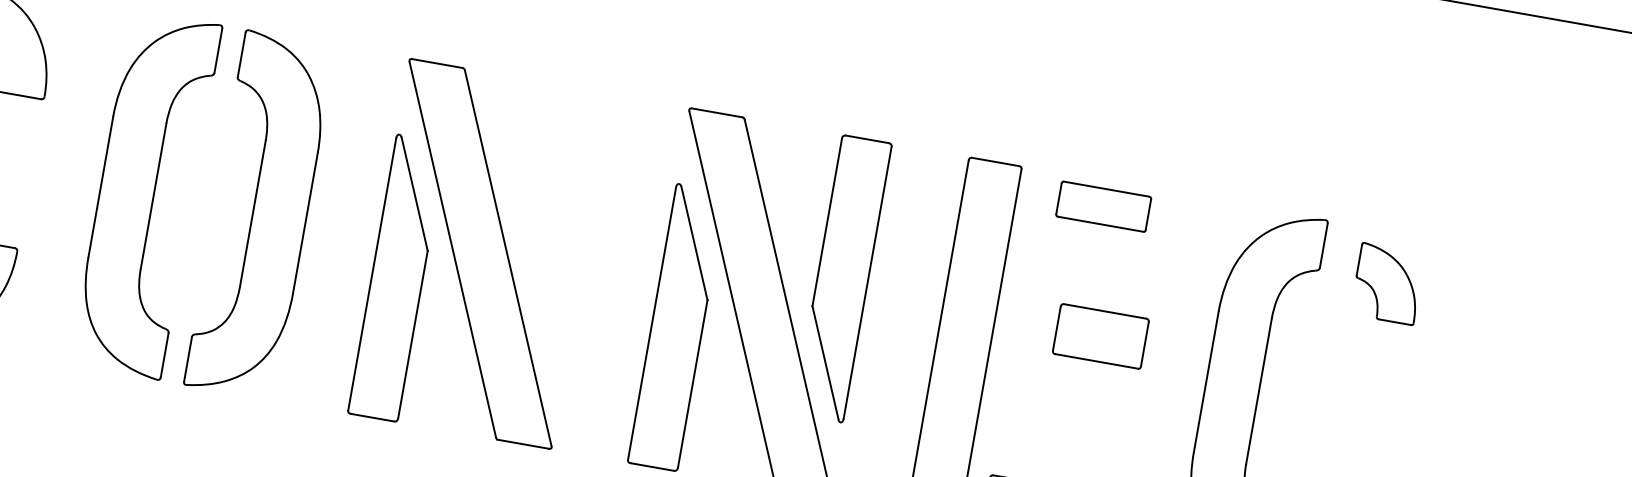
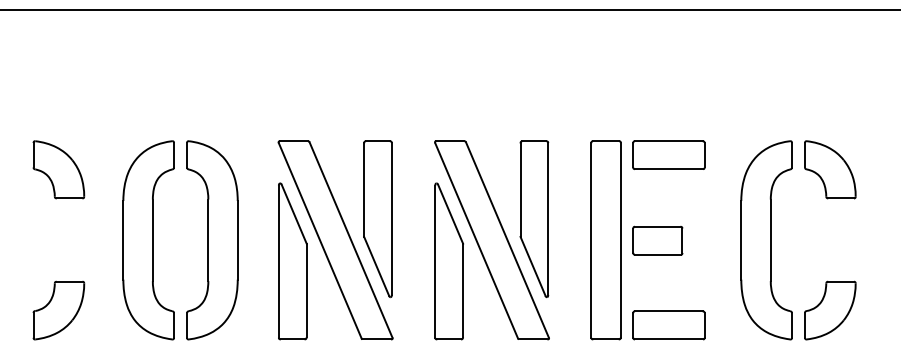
part: (1103, 205) -> (668, 154), size x1.43
part: (562, 229) -> (377, 219), added
part: (1388, 283) -> (830, 169), size x1.43
part: (1100, 335) -> (657, 240), moved

